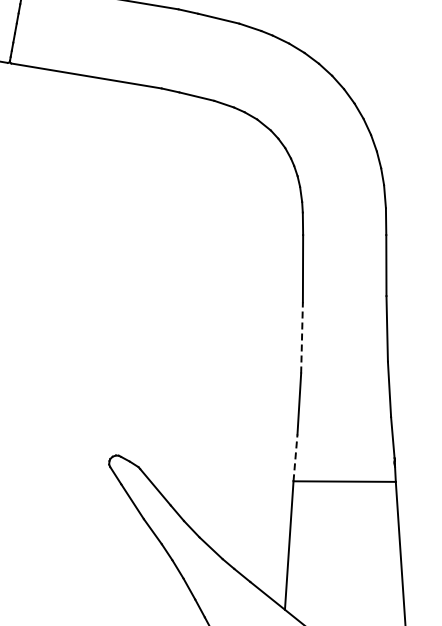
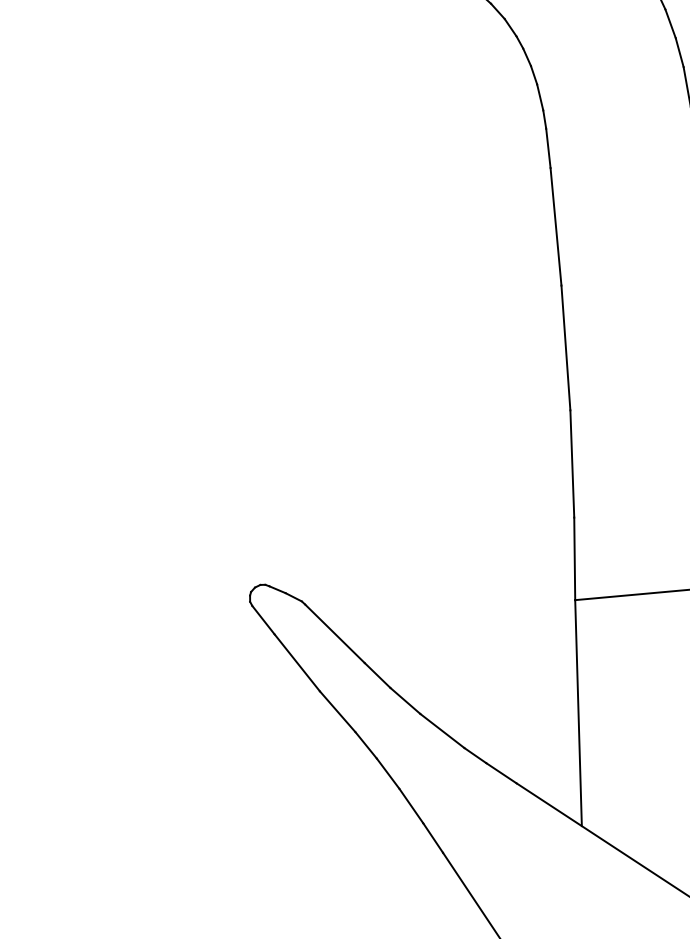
line: (302, 337) -> (566, 347), dashed -> solid
line: (295, 457) -> (574, 558), dashed -> solid

